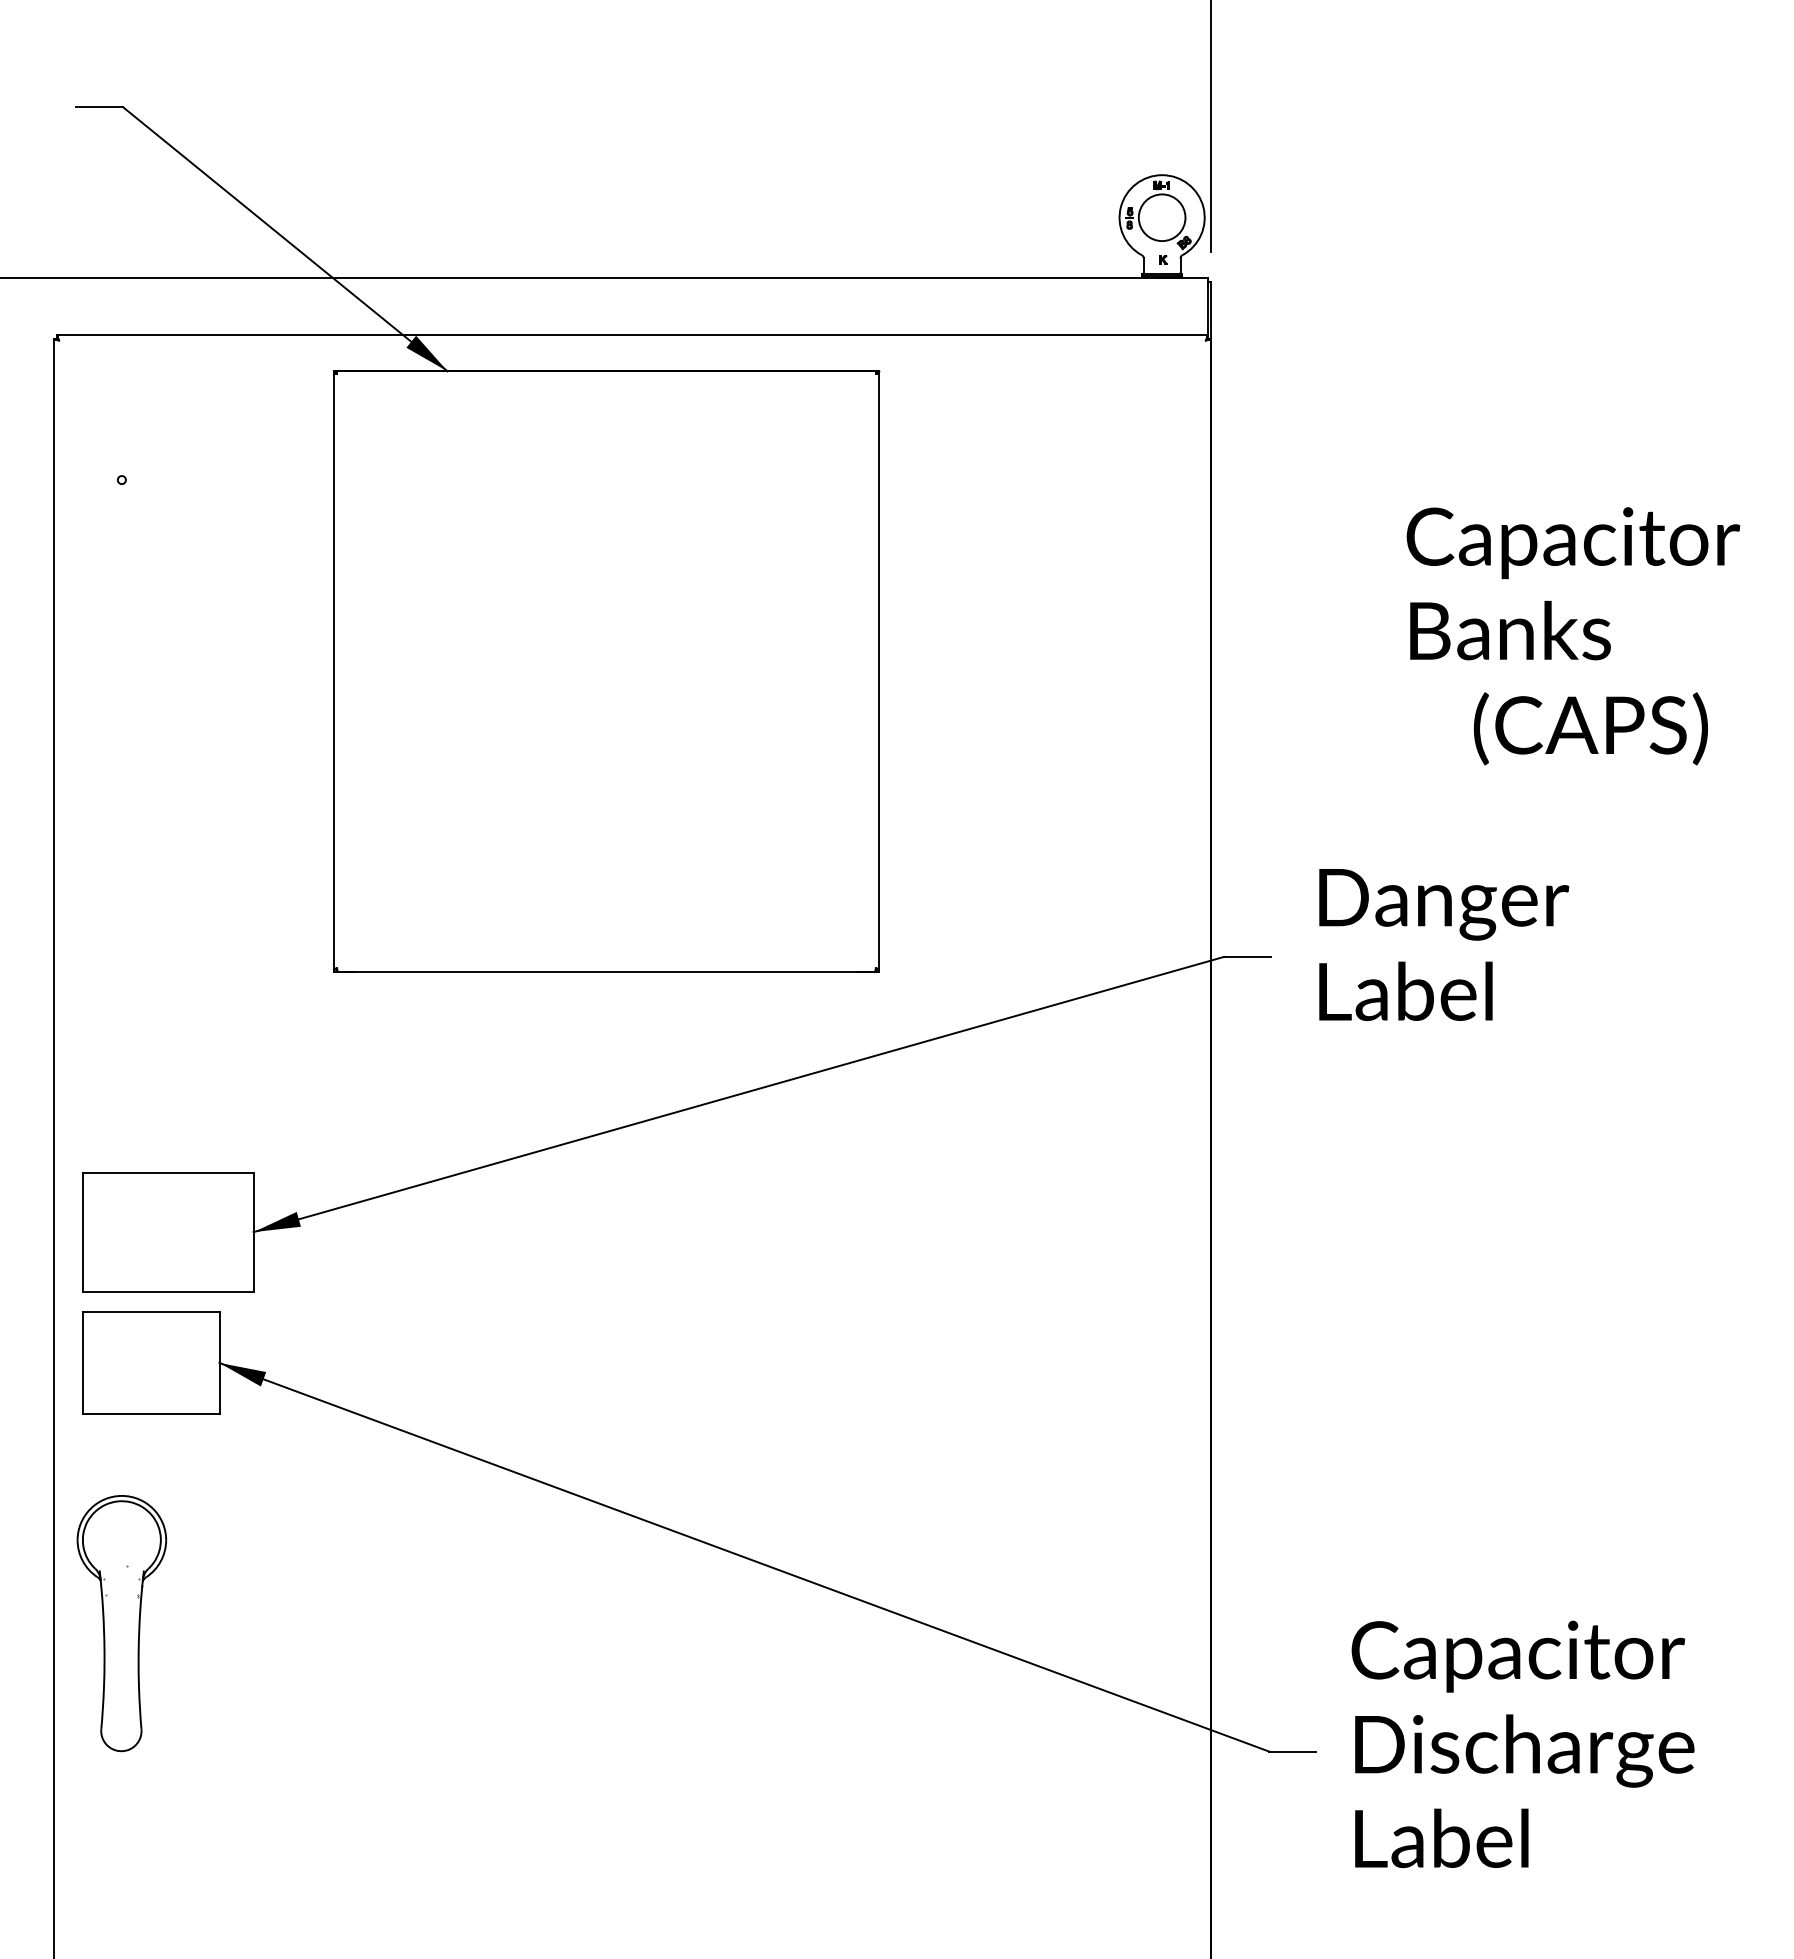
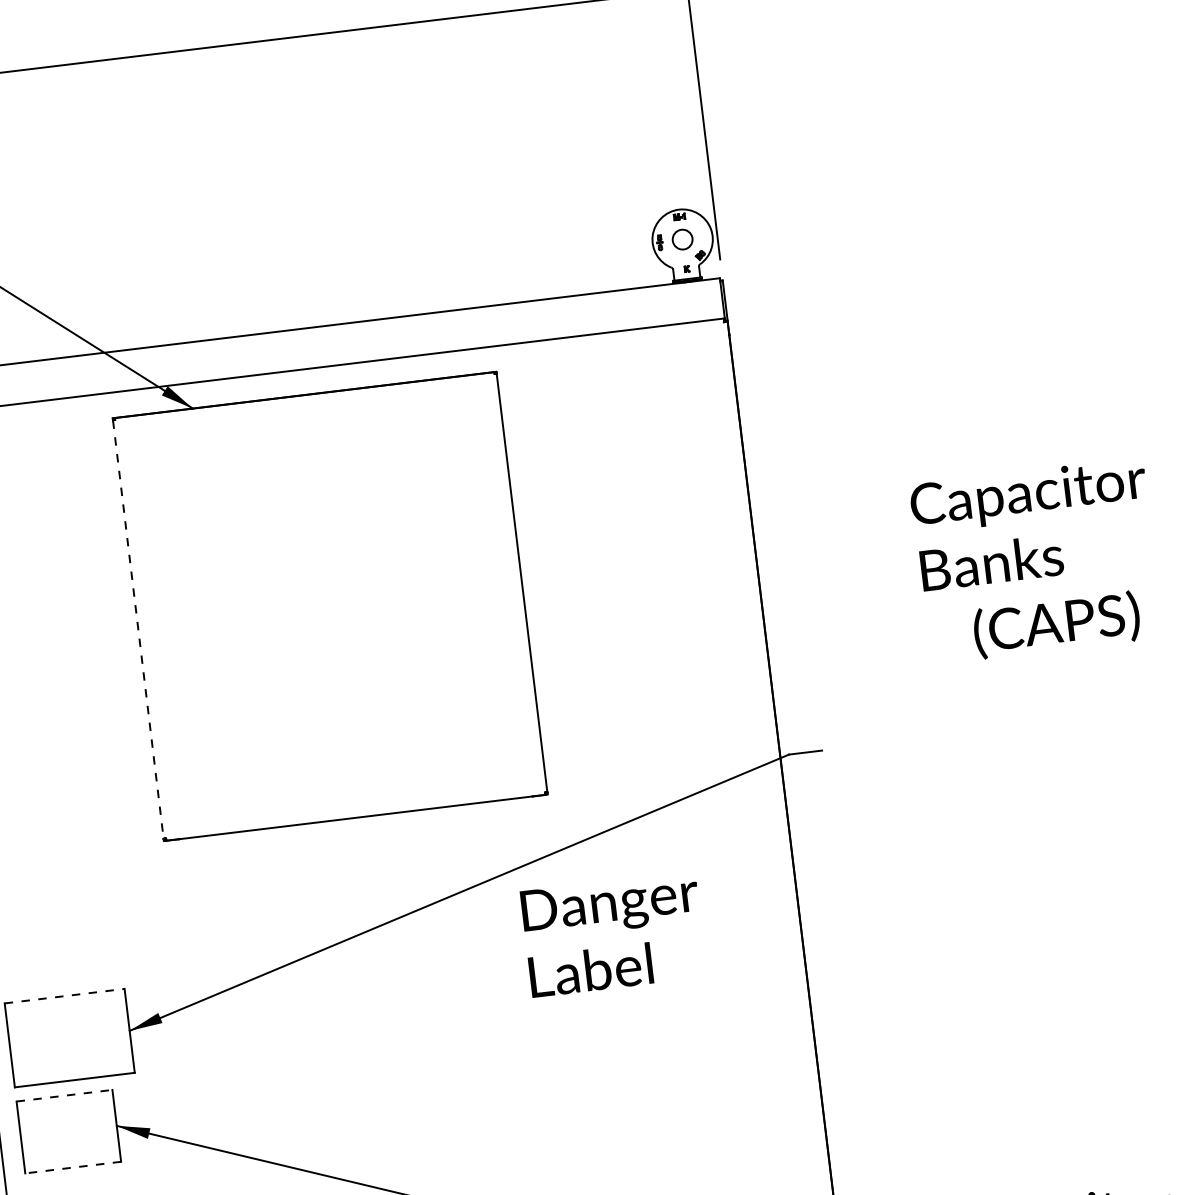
circle: (1161, 217) -> (682, 239), size x0.6
text: (1573, 636) -> (1036, 561), moved
line: (333, 672) -> (138, 630), solid -> dashed
text: (1444, 944) -> (614, 933), moved
line: (168, 1172) -> (64, 996), solid -> dashed
line: (151, 1311) -> (64, 1095), solid -> dashed
line: (150, 1414) -> (72, 1168), solid -> dashed

